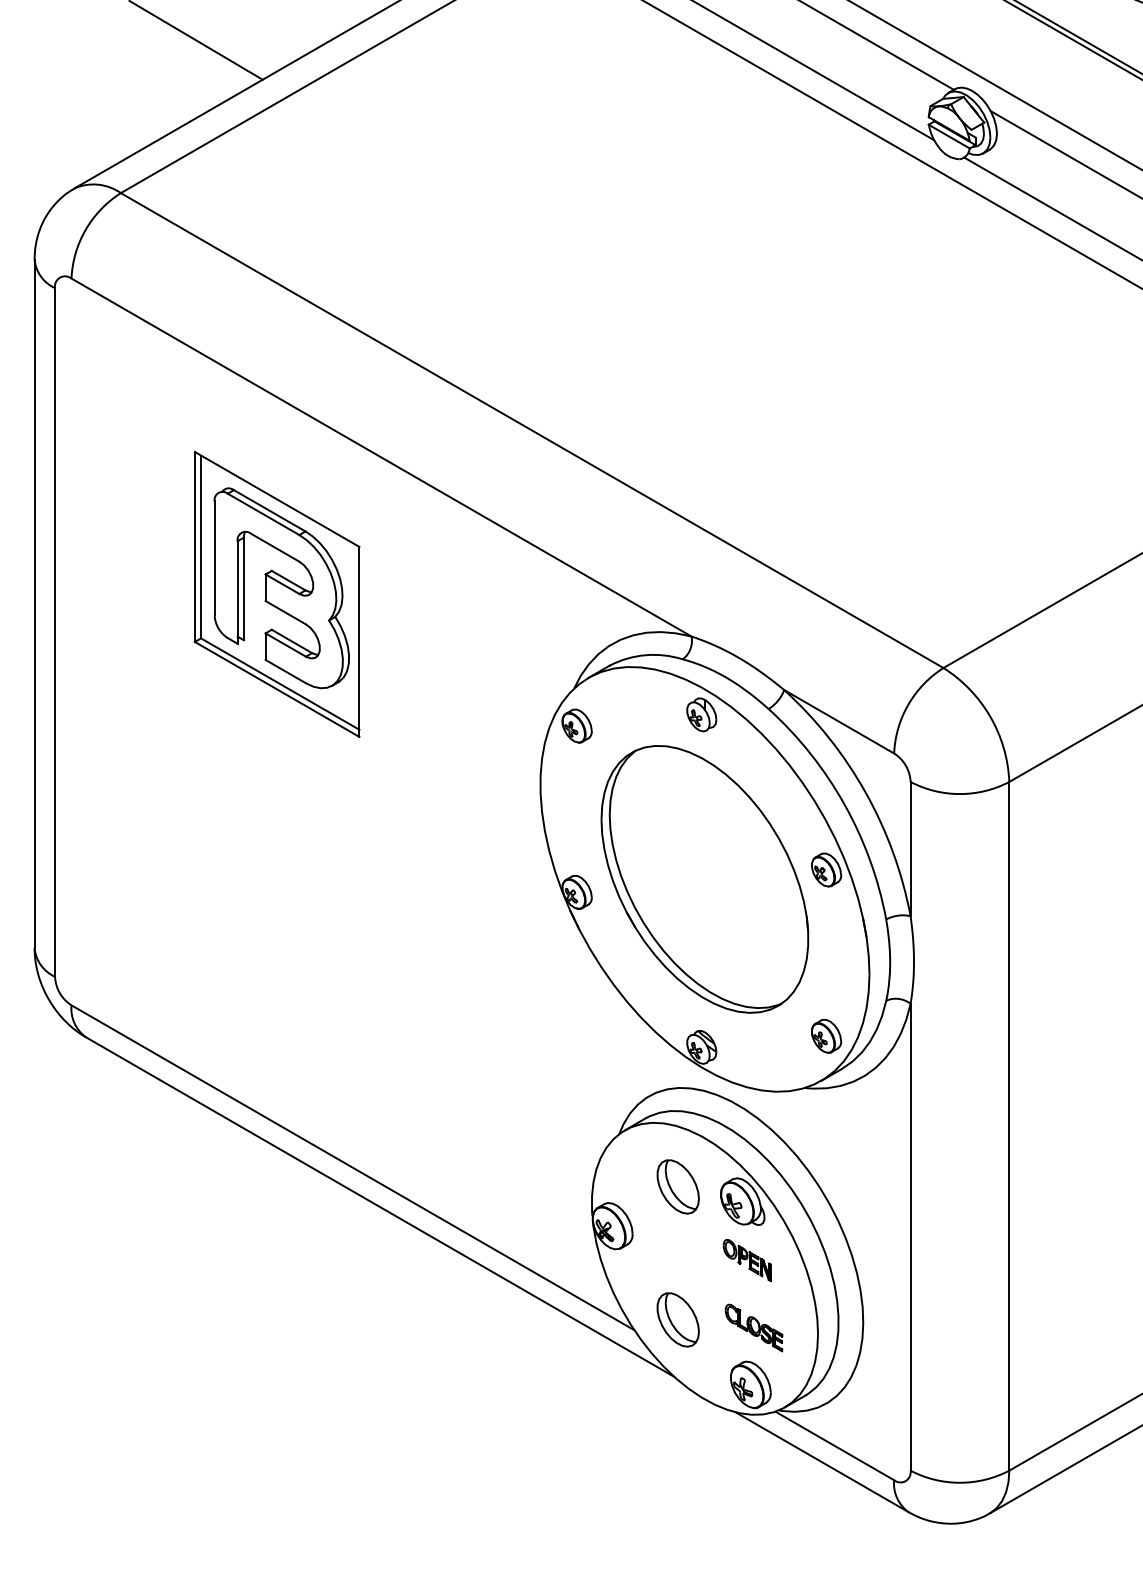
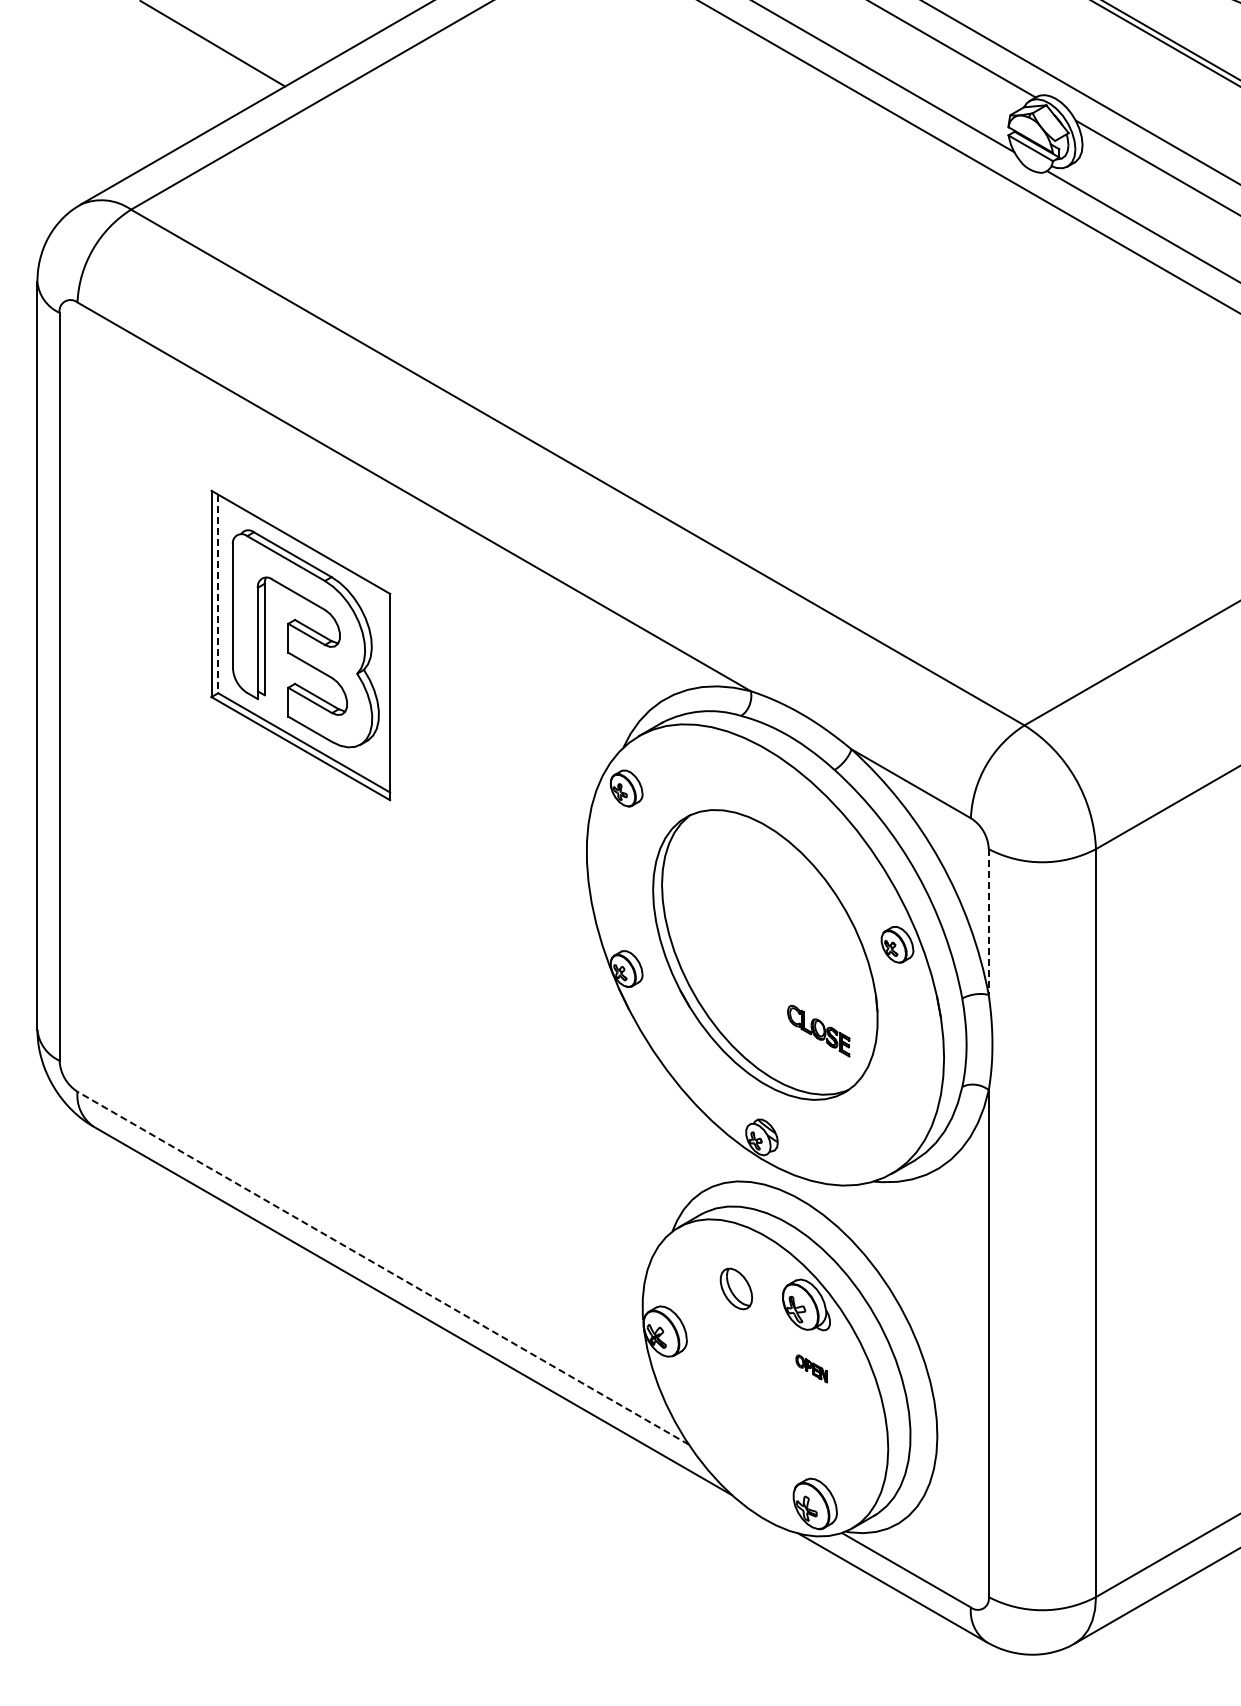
line: (201, 547) -> (218, 594), solid -> dashed
part: (701, 715) -> (761, 776), removed
line: (910, 849) -> (988, 922), solid -> dashed
part: (826, 1036) -> (897, 1125), removed
line: (353, 1168) -> (383, 1268), solid -> dashed
part: (678, 1186) -> (736, 1288), size x0.7
part: (747, 1260) -> (811, 1368), size x0.6
part: (678, 1320) -> (736, 1433), removed
part: (753, 1328) -> (818, 1031), moved

